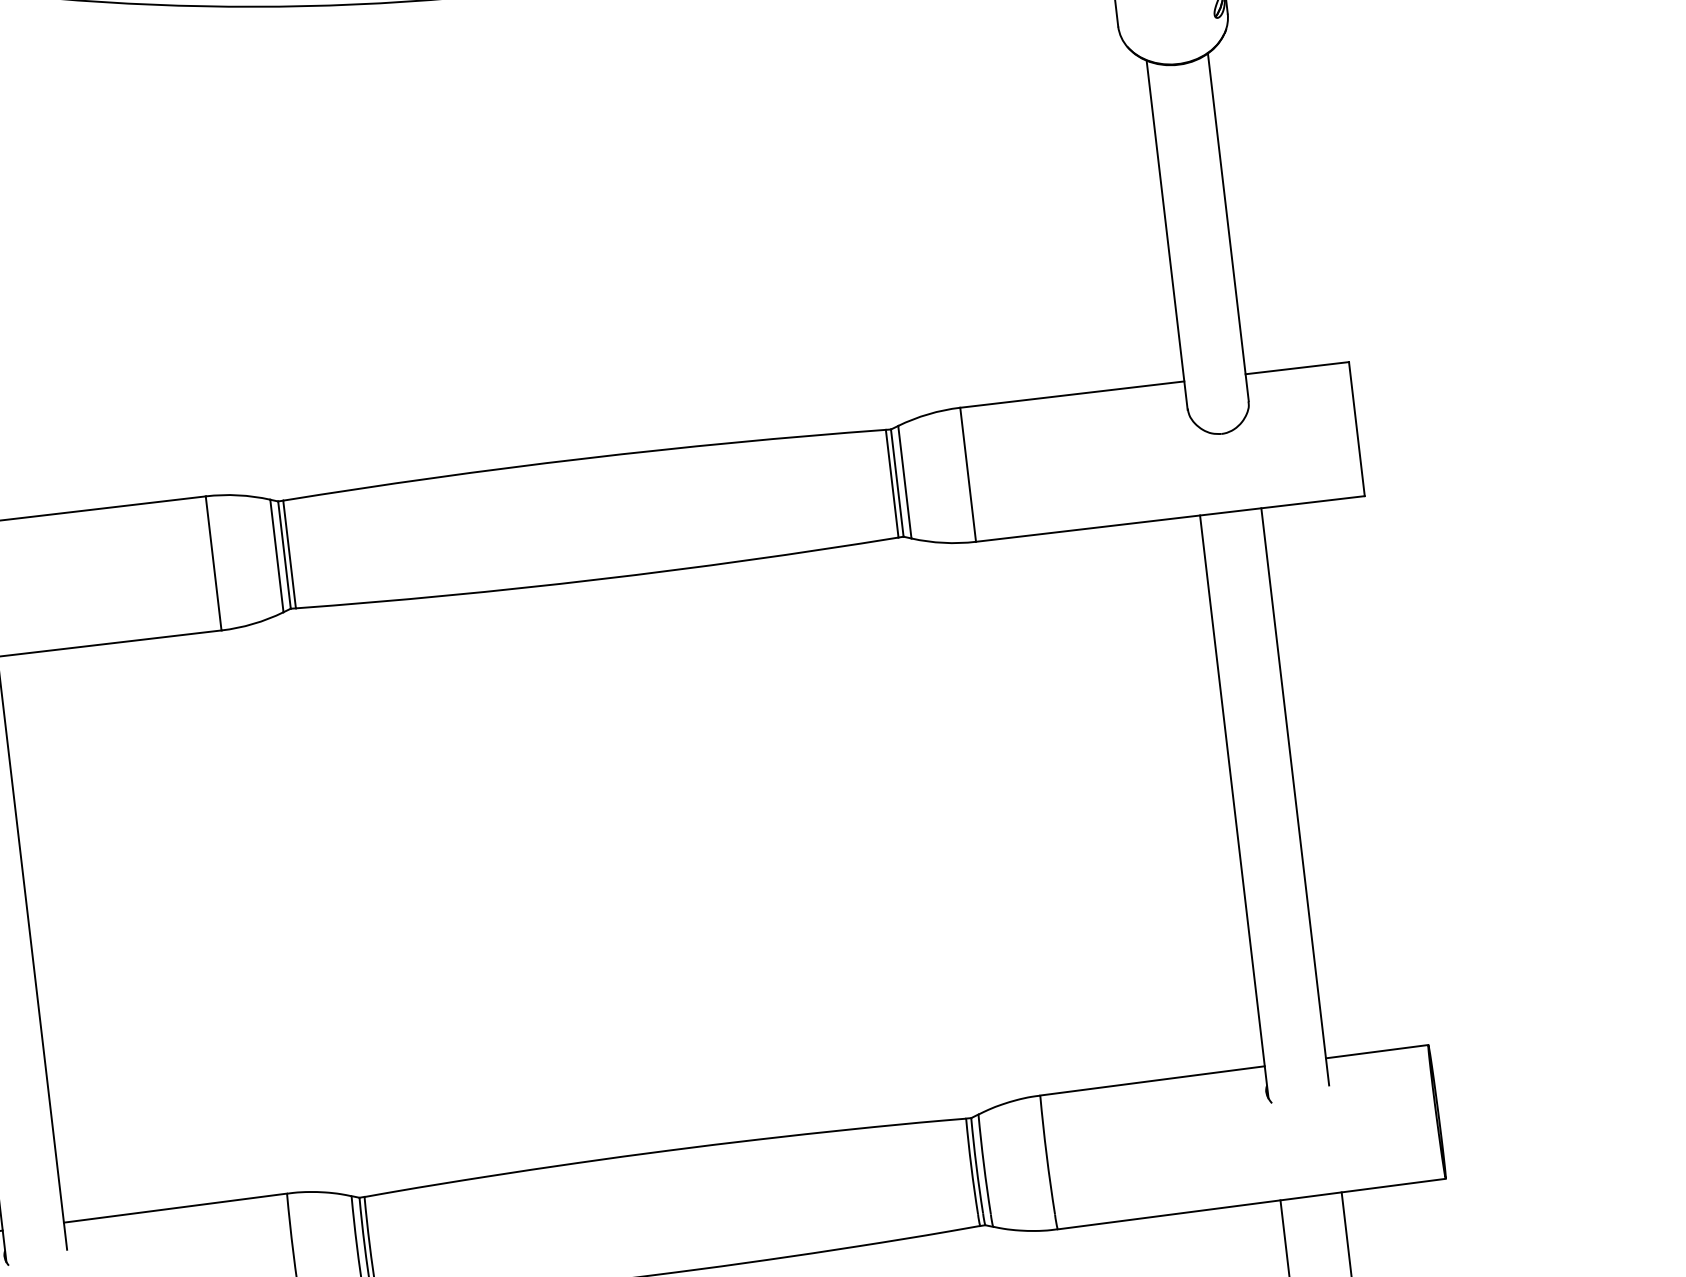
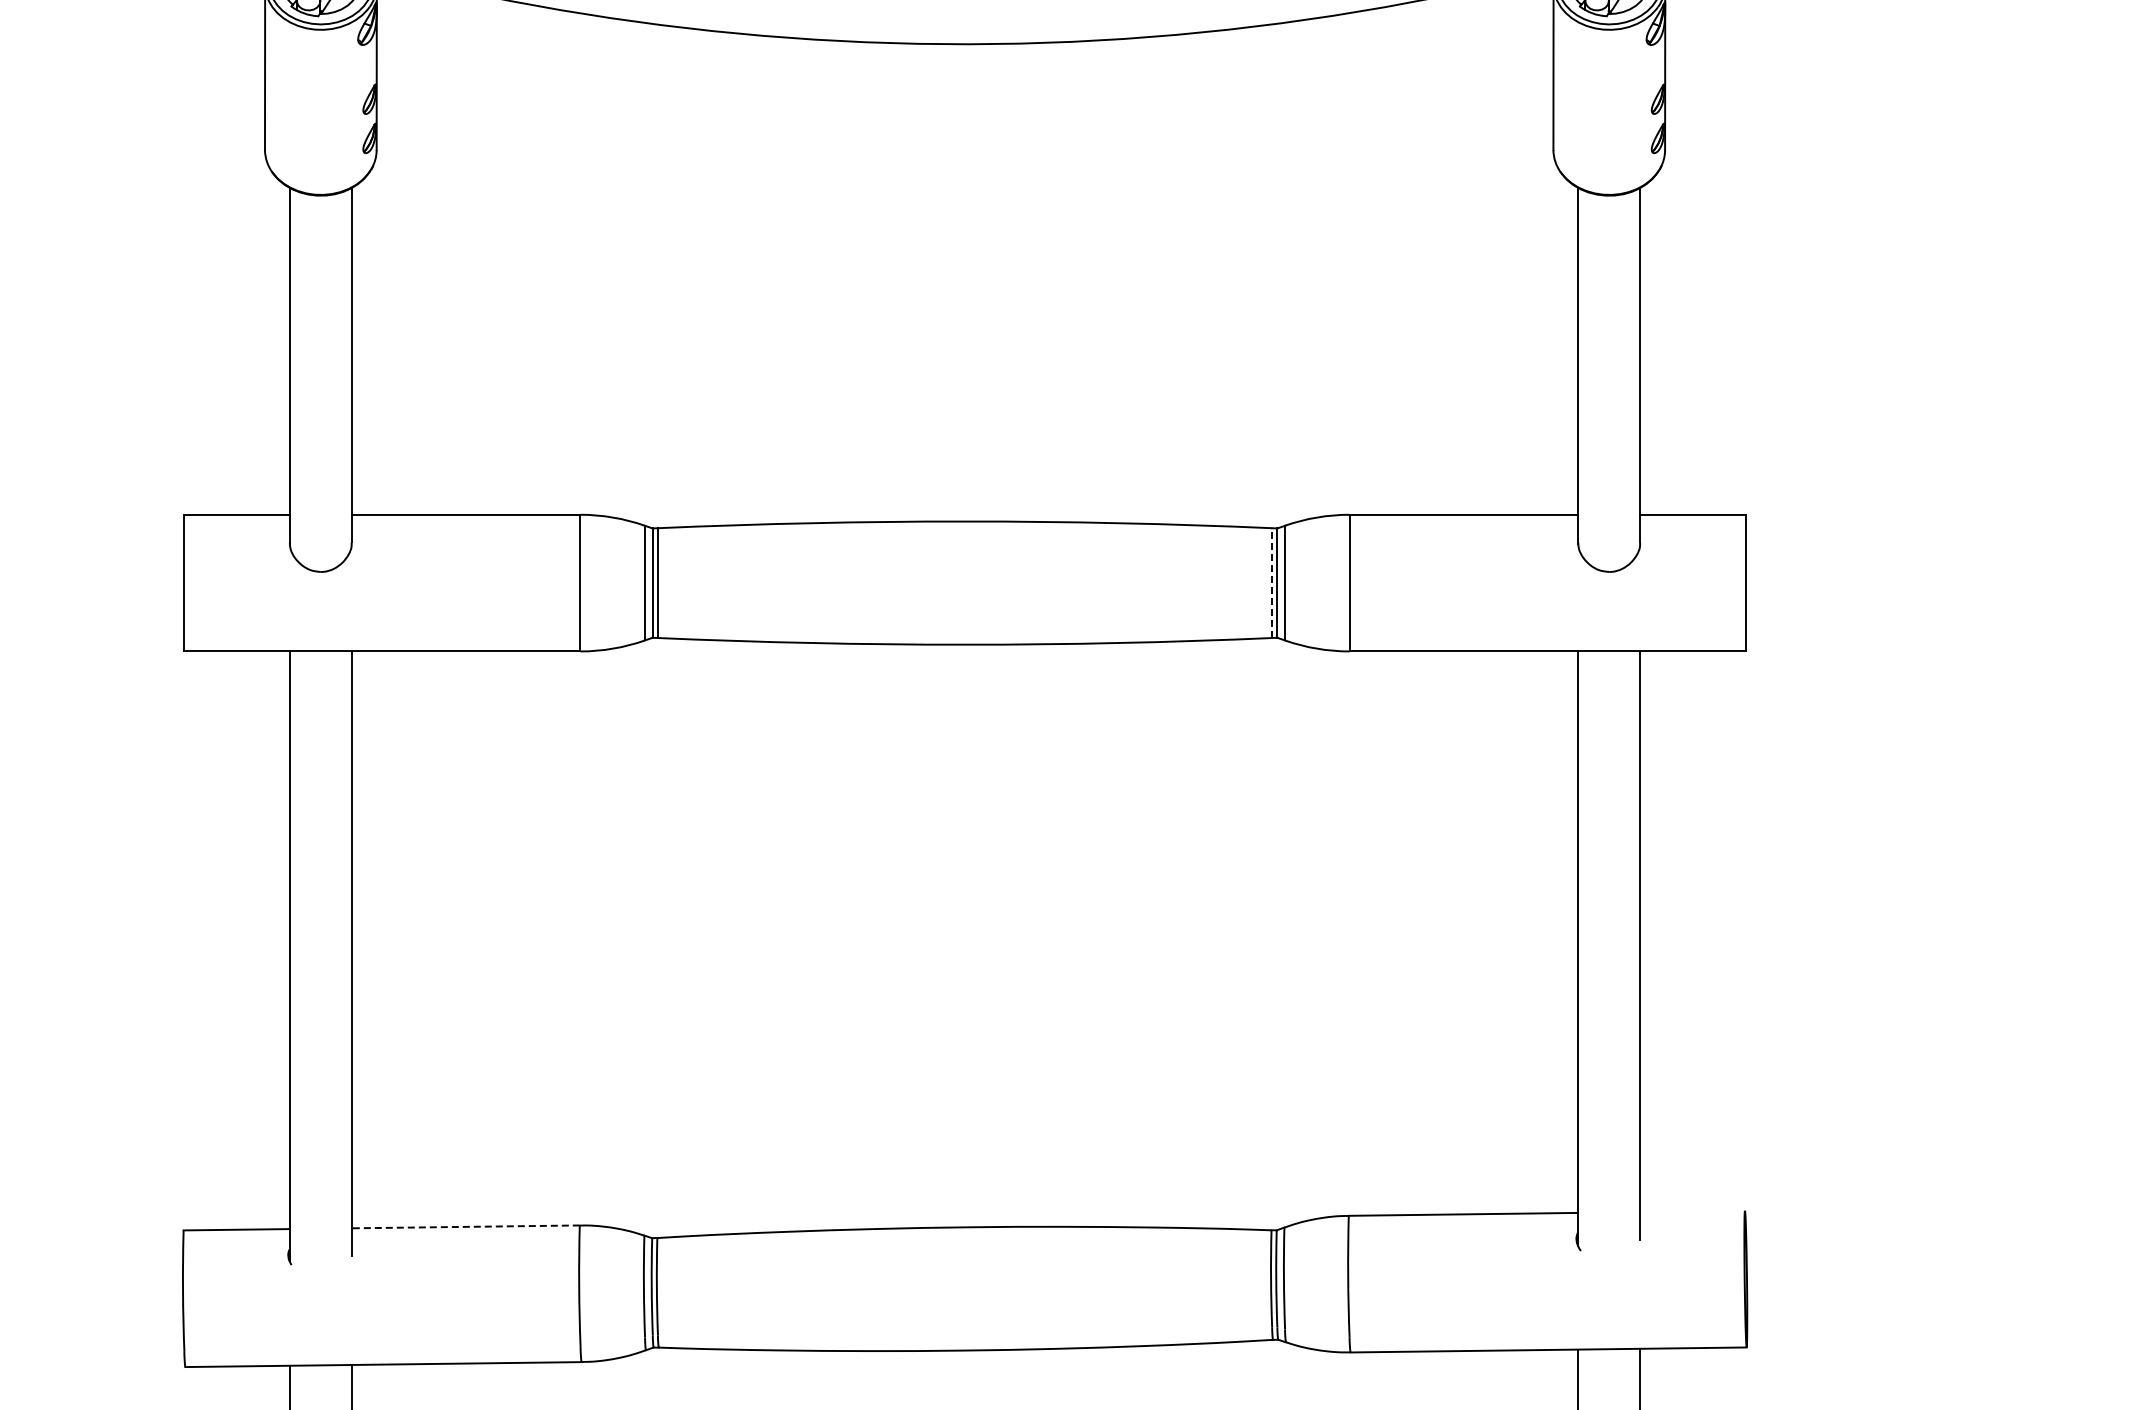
line: (892, 484) -> (1272, 583), solid -> dashed
line: (1376, 1051) -> (1692, 1211), removed
line: (175, 1207) -> (465, 1226), solid -> dashed

